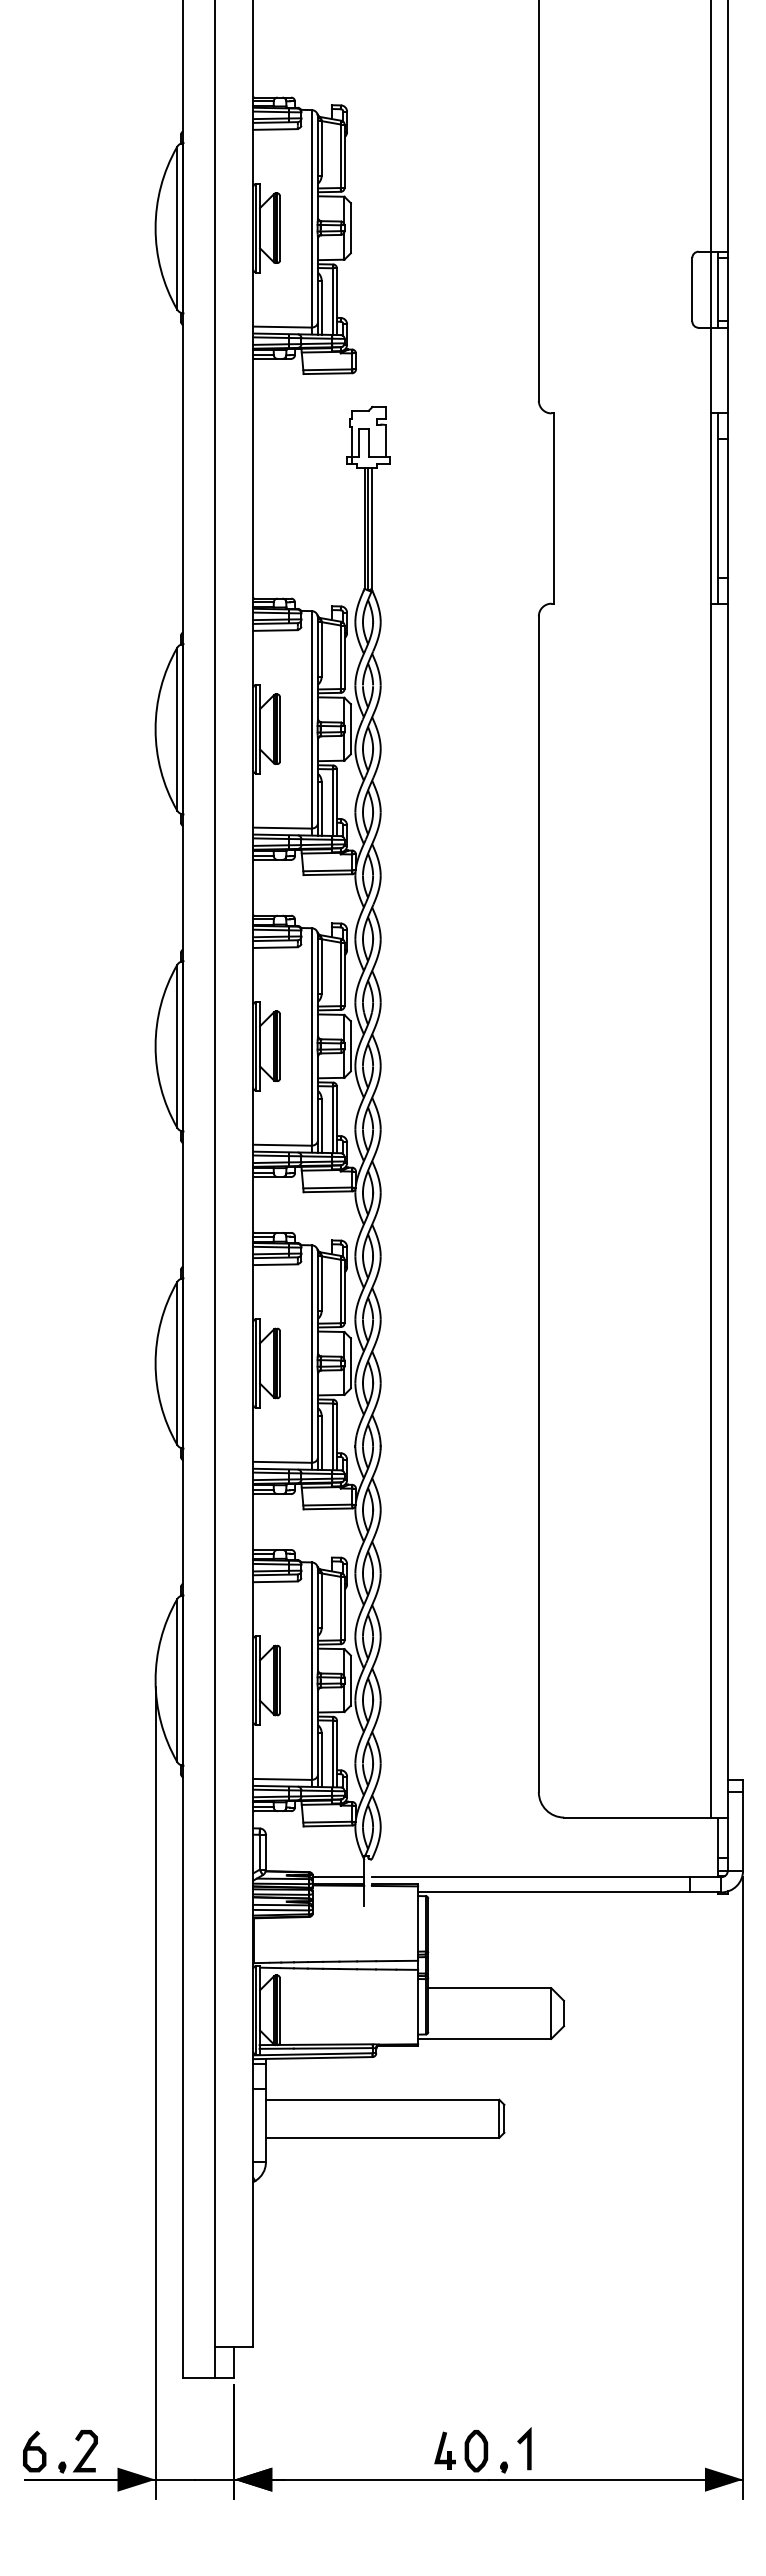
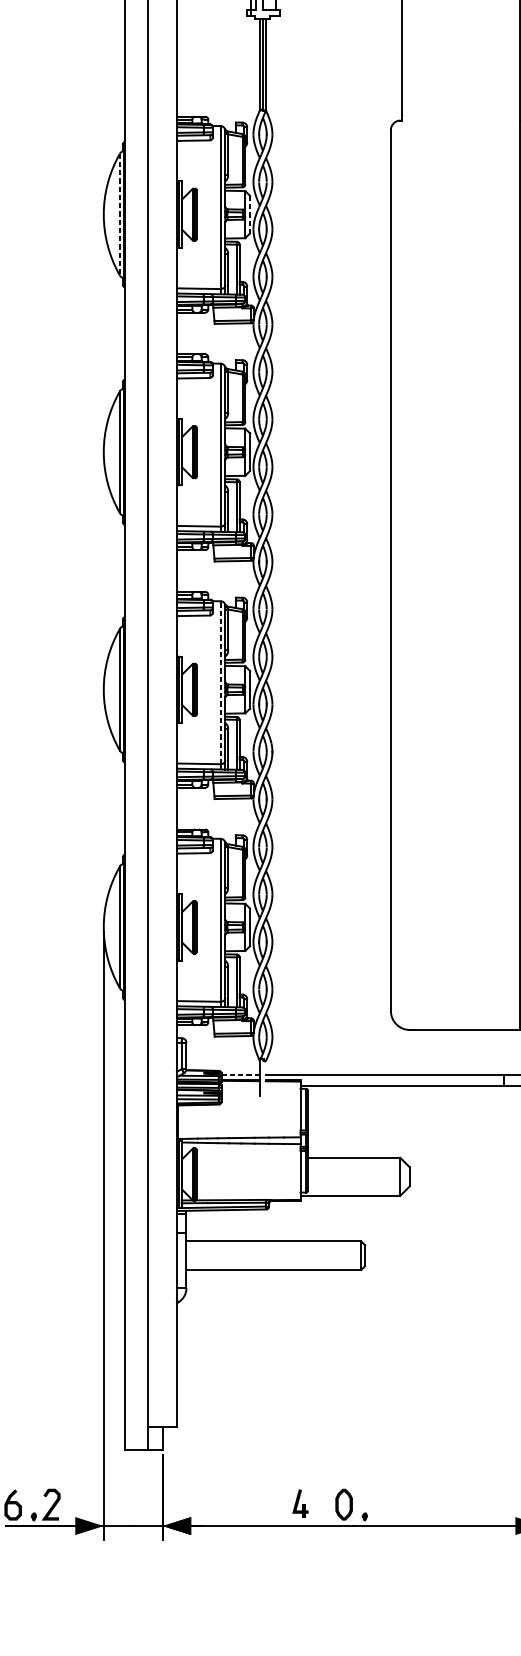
line: (177, 729) -> (120, 214), solid -> dashed
line: (350, 729) -> (249, 214), solid -> dashed
line: (311, 1354) -> (220, 683), solid -> dashed
line: (338, 1877) -> (240, 1074), solid -> dashed
line: (527, 2448) -> (382, 1502), removed
part: (444, 2450) -> (300, 1503), moved

